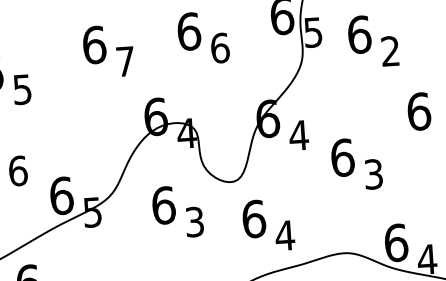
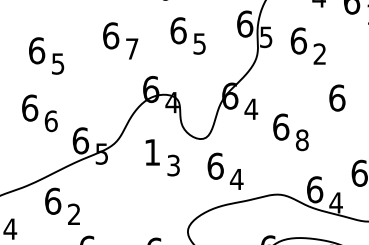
text: (219, 47) -> (199, 43), 6 -> 5
text: (374, 174) -> (302, 140), 3 -> 8
text: (163, 204) -> (152, 151), 6 -> 1

